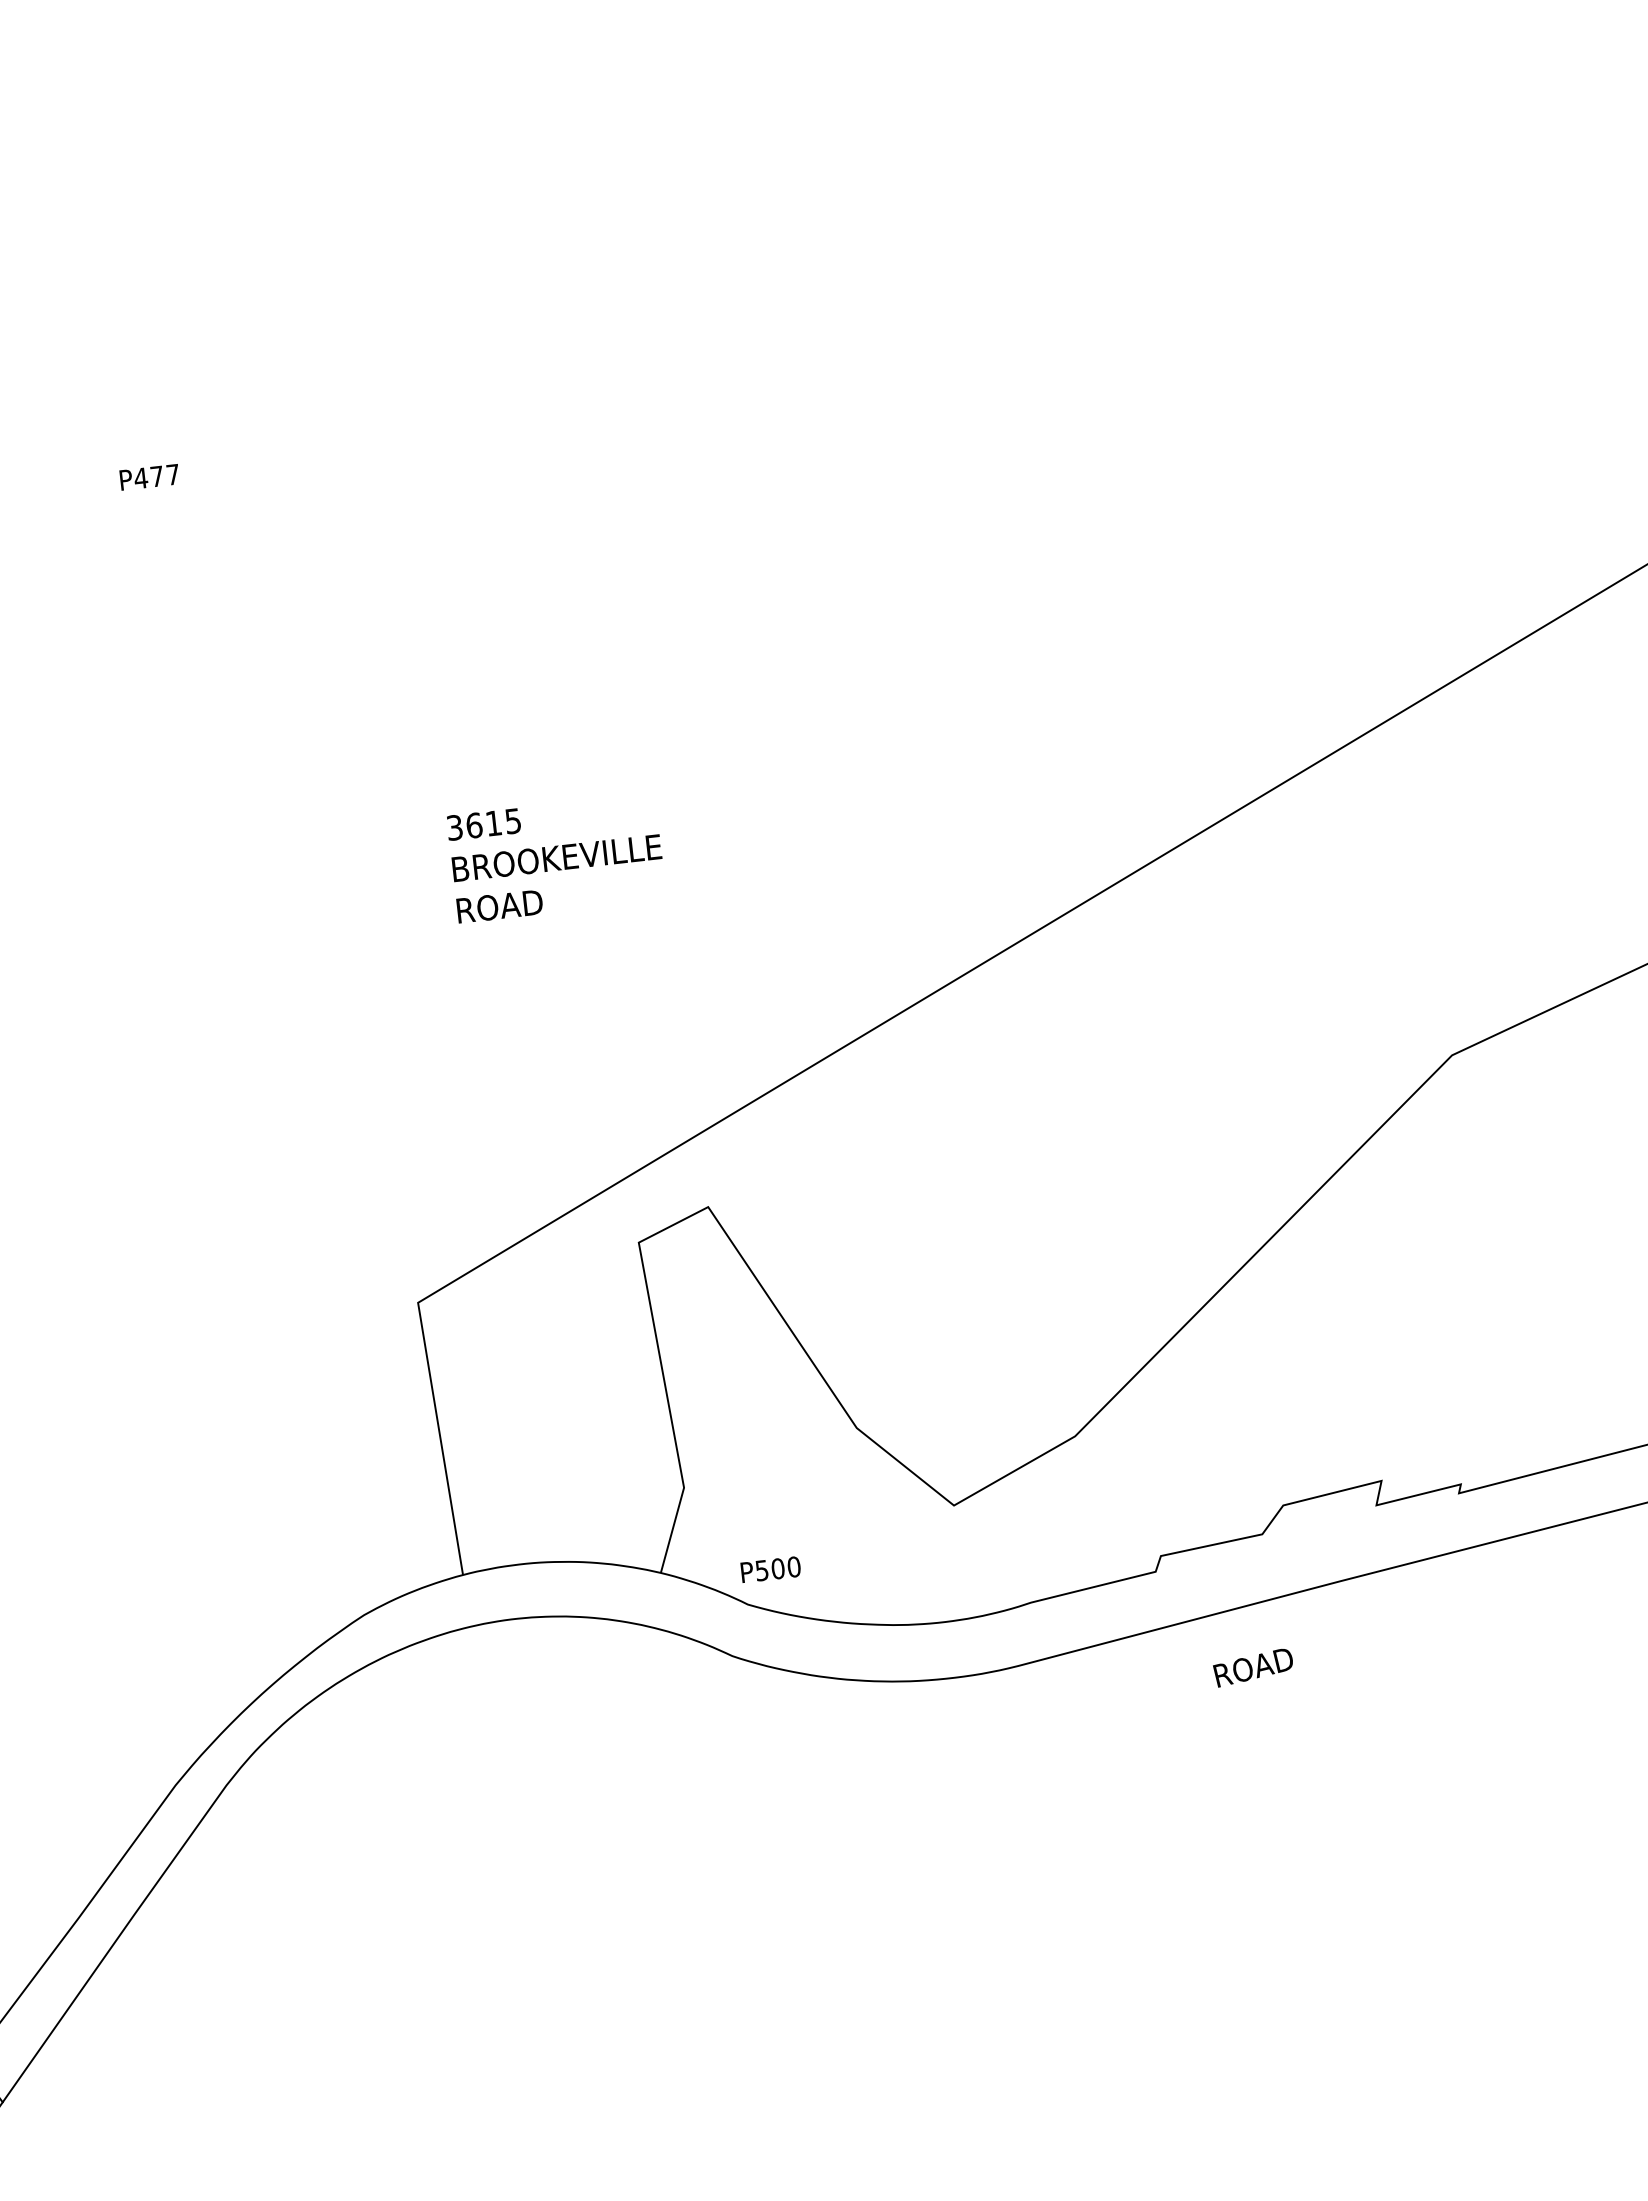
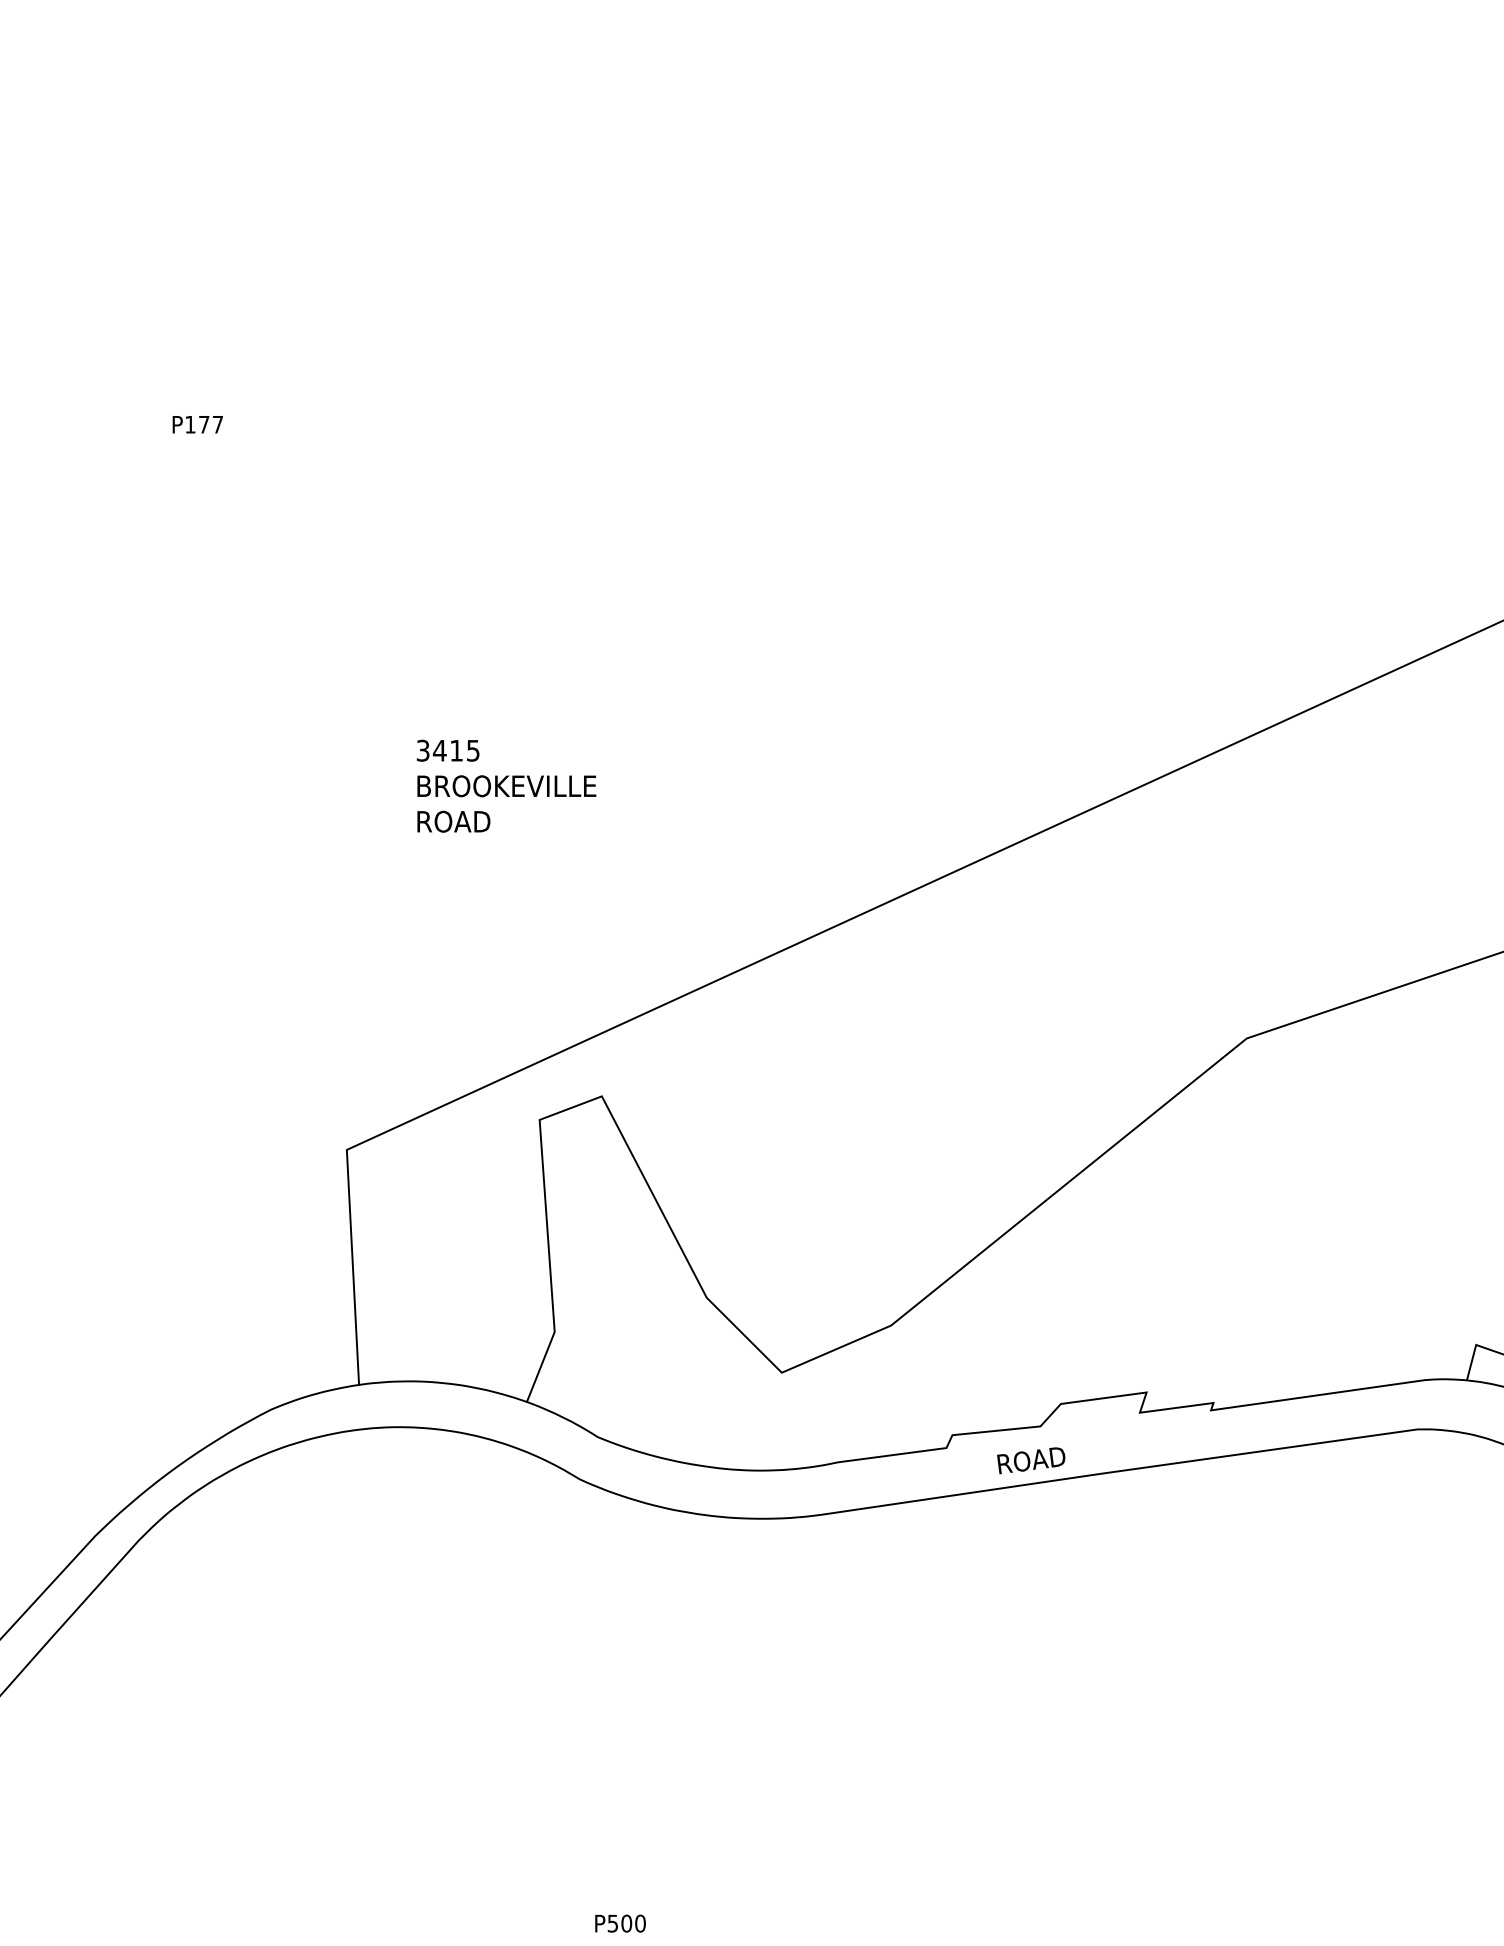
text: (141, 478) -> (190, 424), P477 -> P177
text: (473, 825) -> (439, 750), 3615^M^JBROOKEVILLE^M^JROAD -> 3415^M^JBROOKEVILLE^M^JROAD
text: (770, 1569) -> (620, 1923), moved
text: (1253, 1667) -> (1031, 1460), moved

